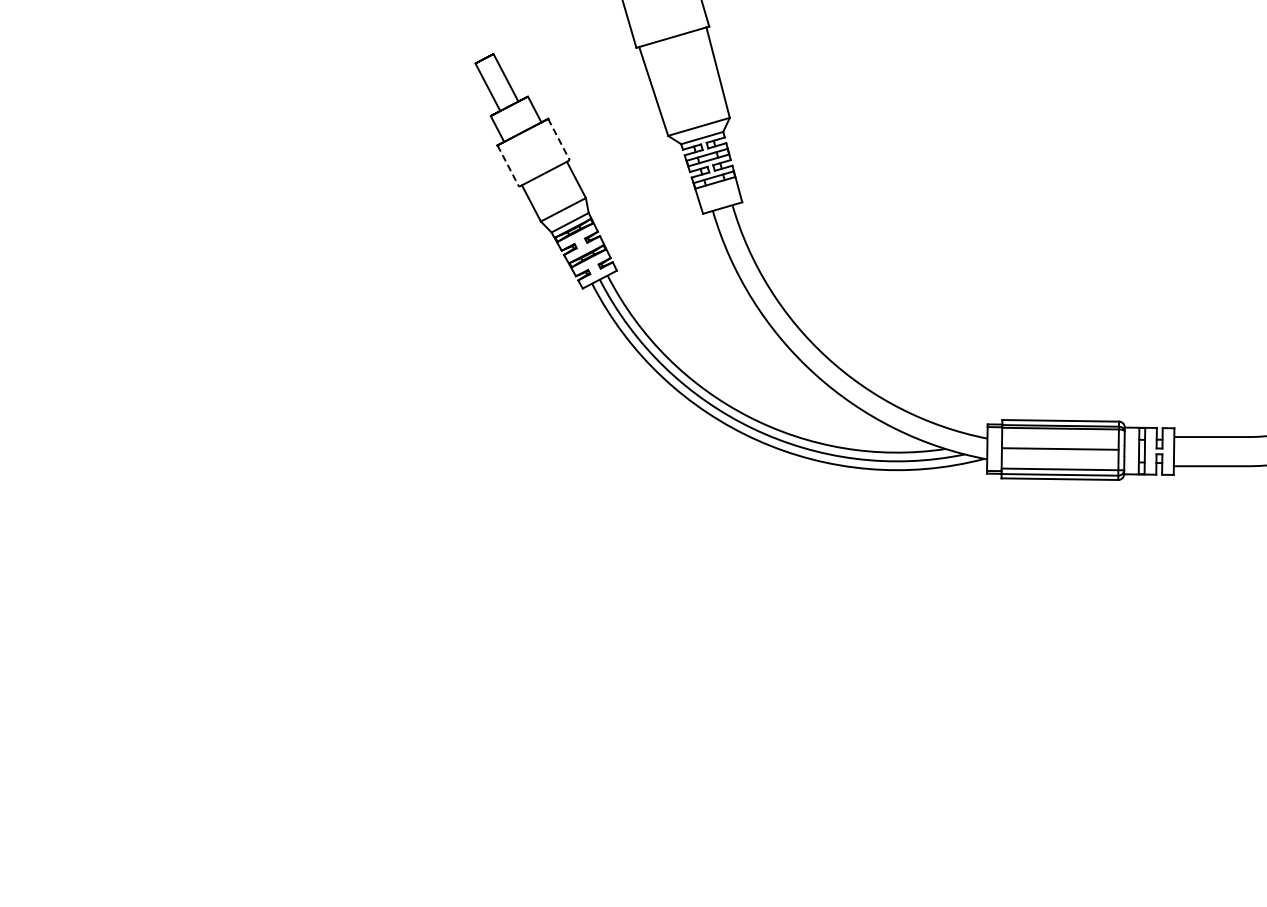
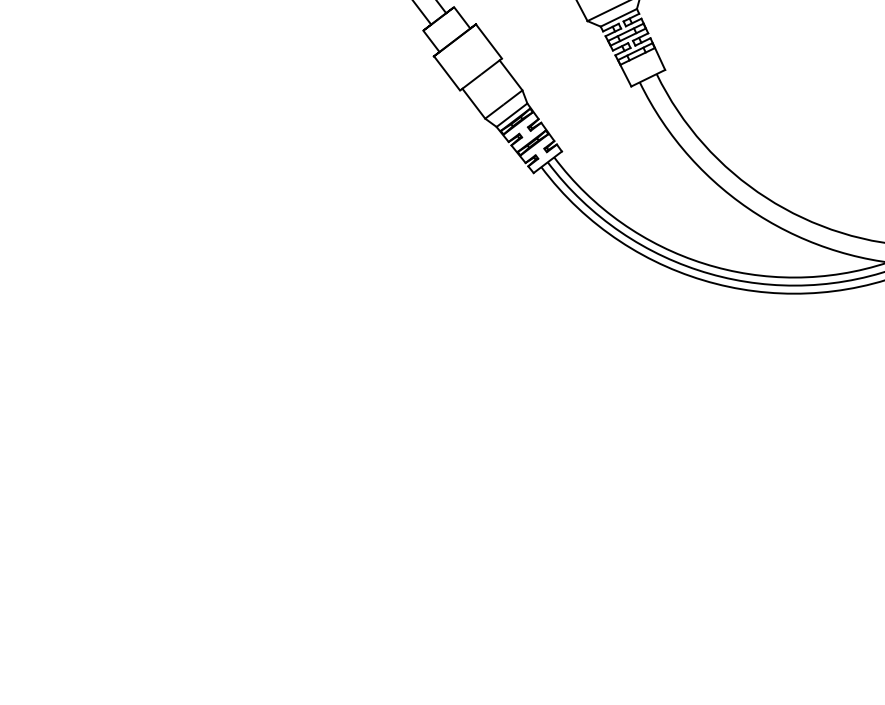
line: (559, 140) -> (489, 42), dashed -> solid
line: (508, 166) -> (447, 73), dashed -> solid

